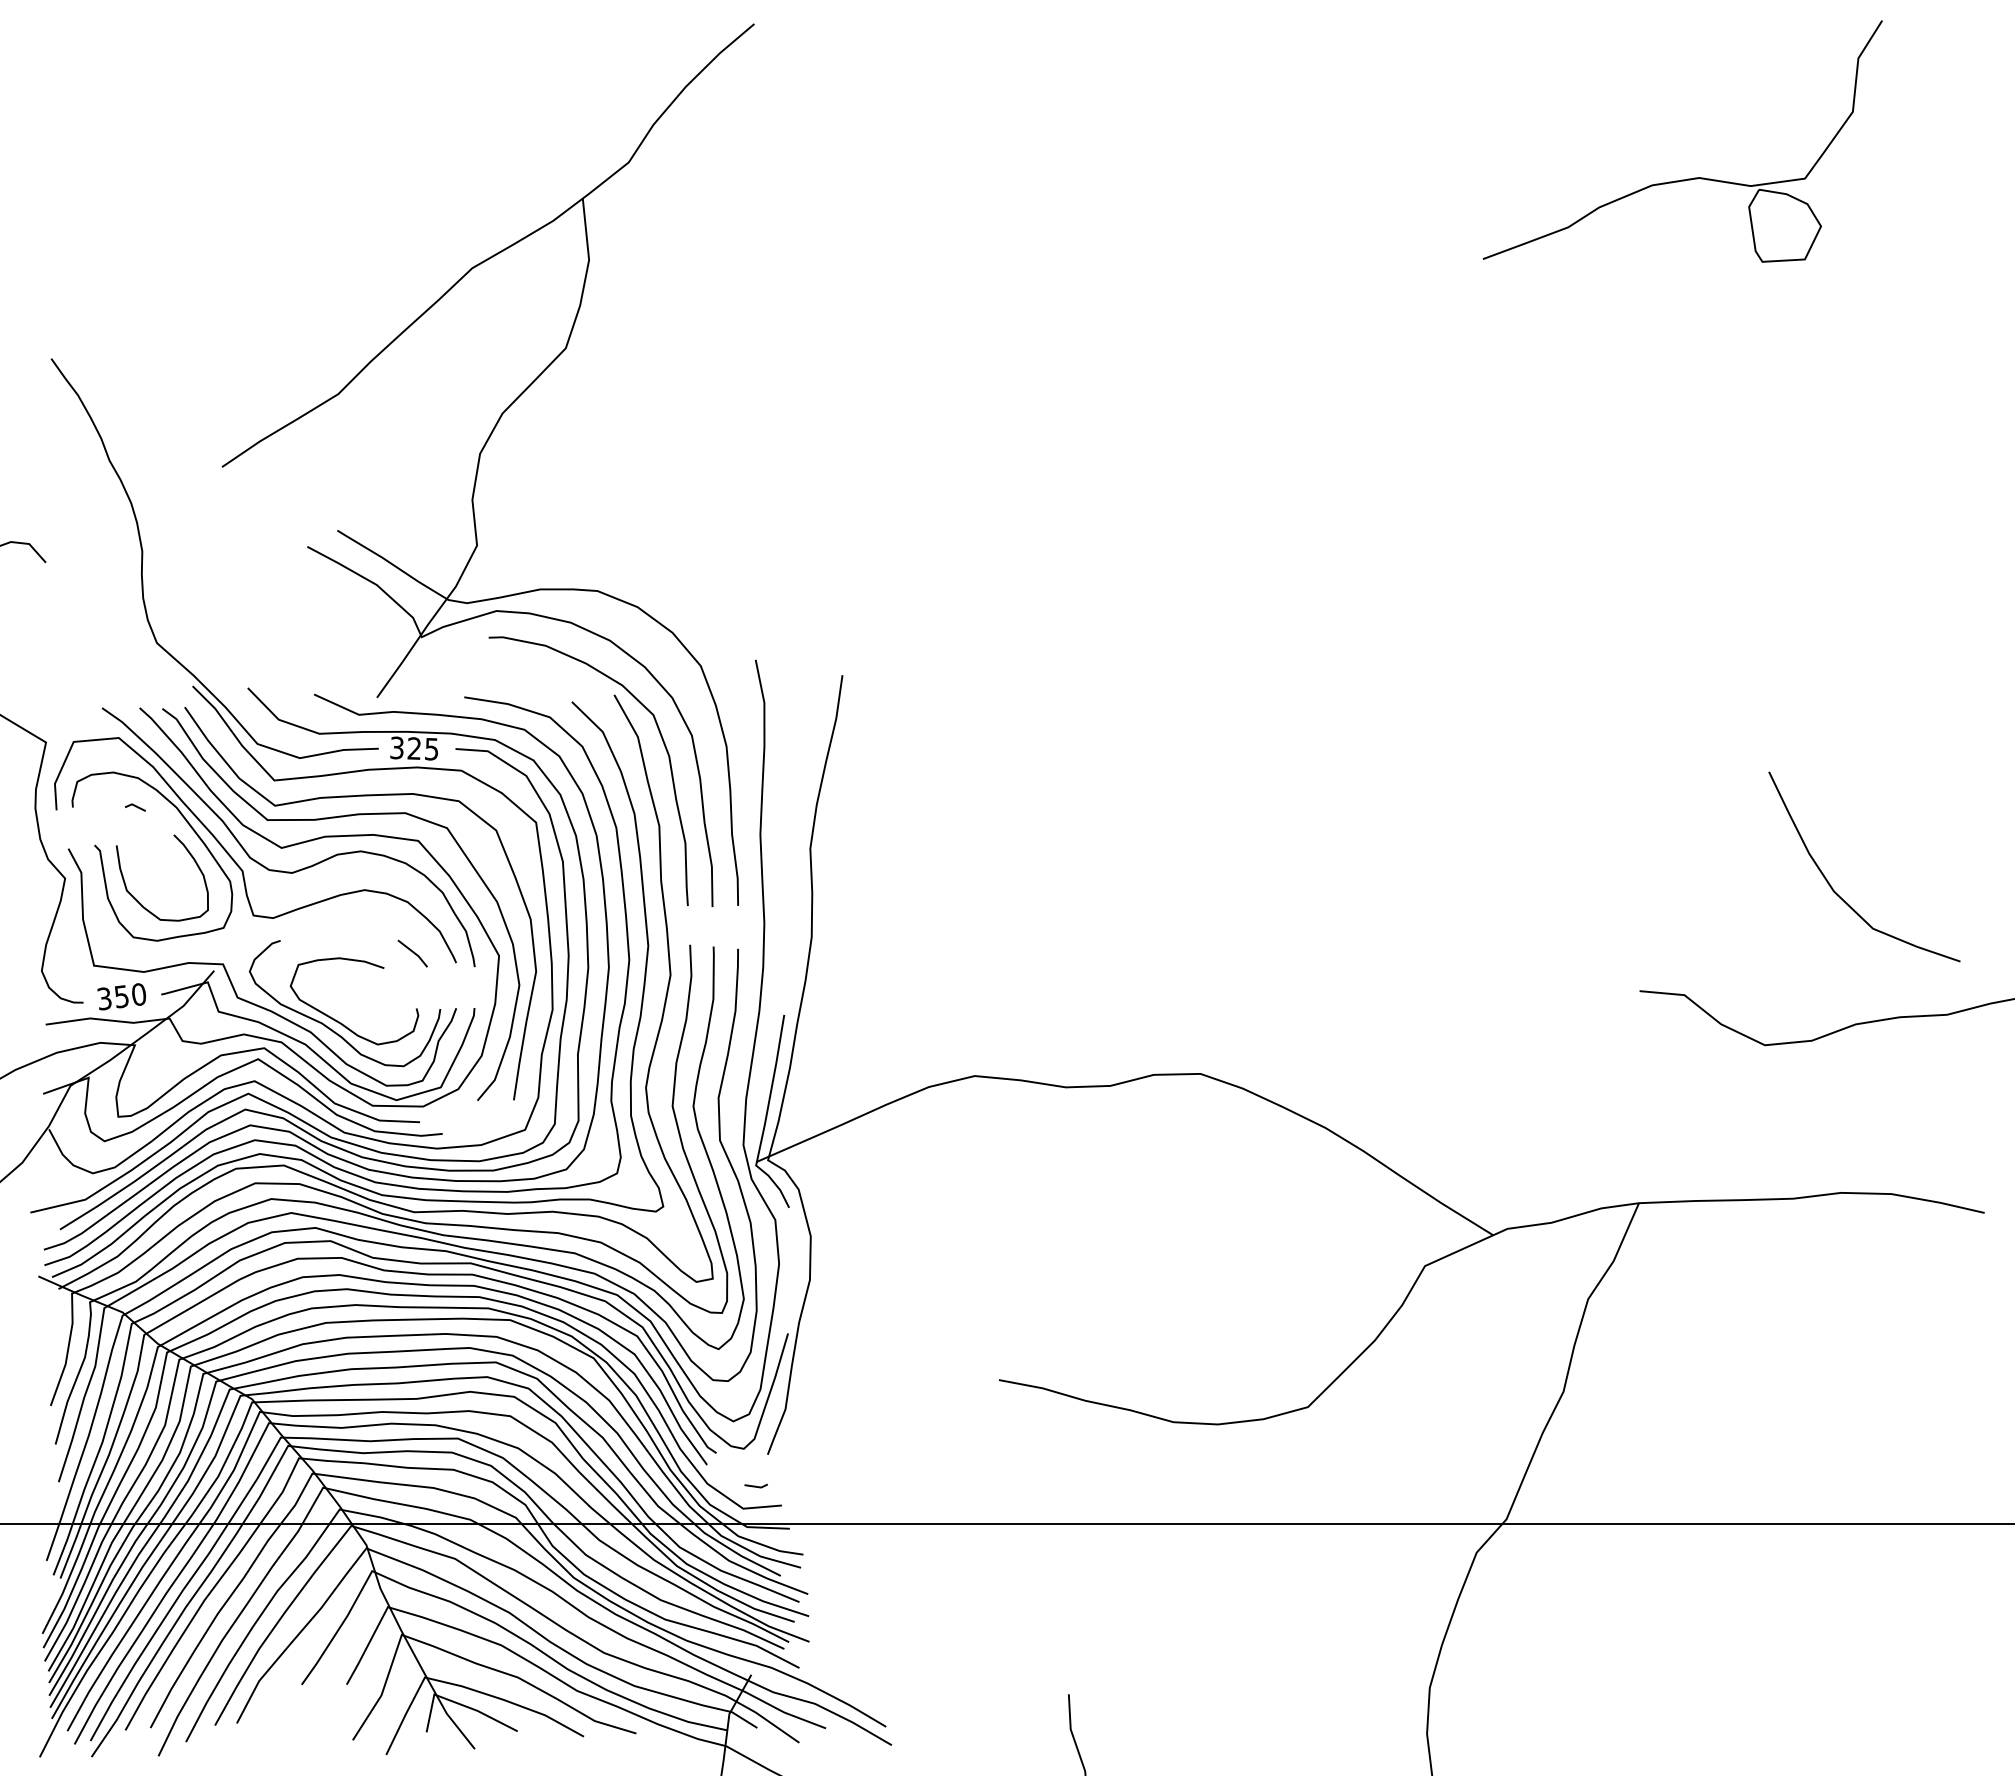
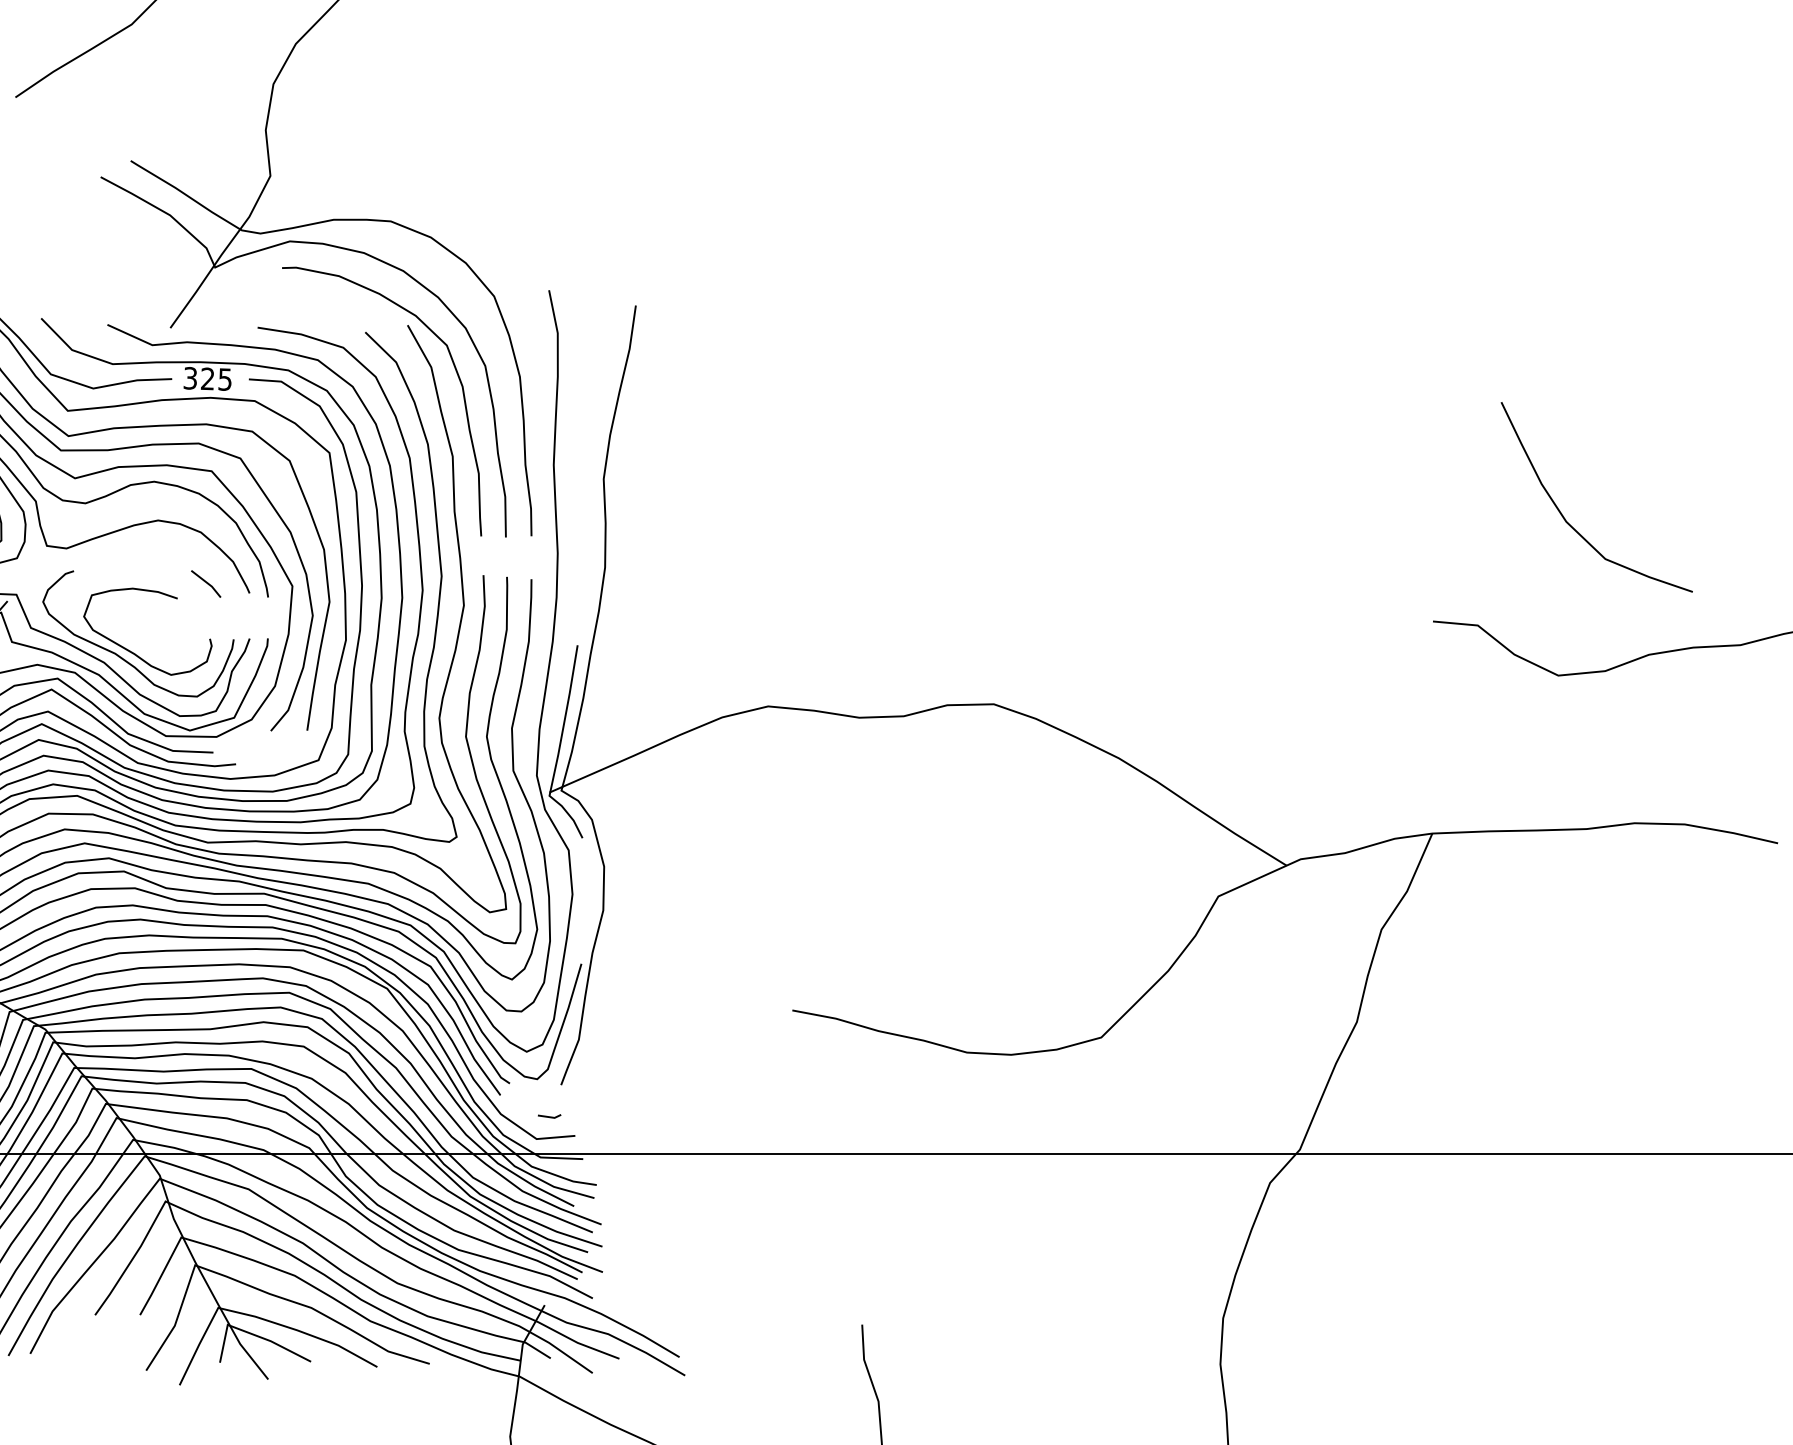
curve: (1833, 888) -> (1565, 518), moved

